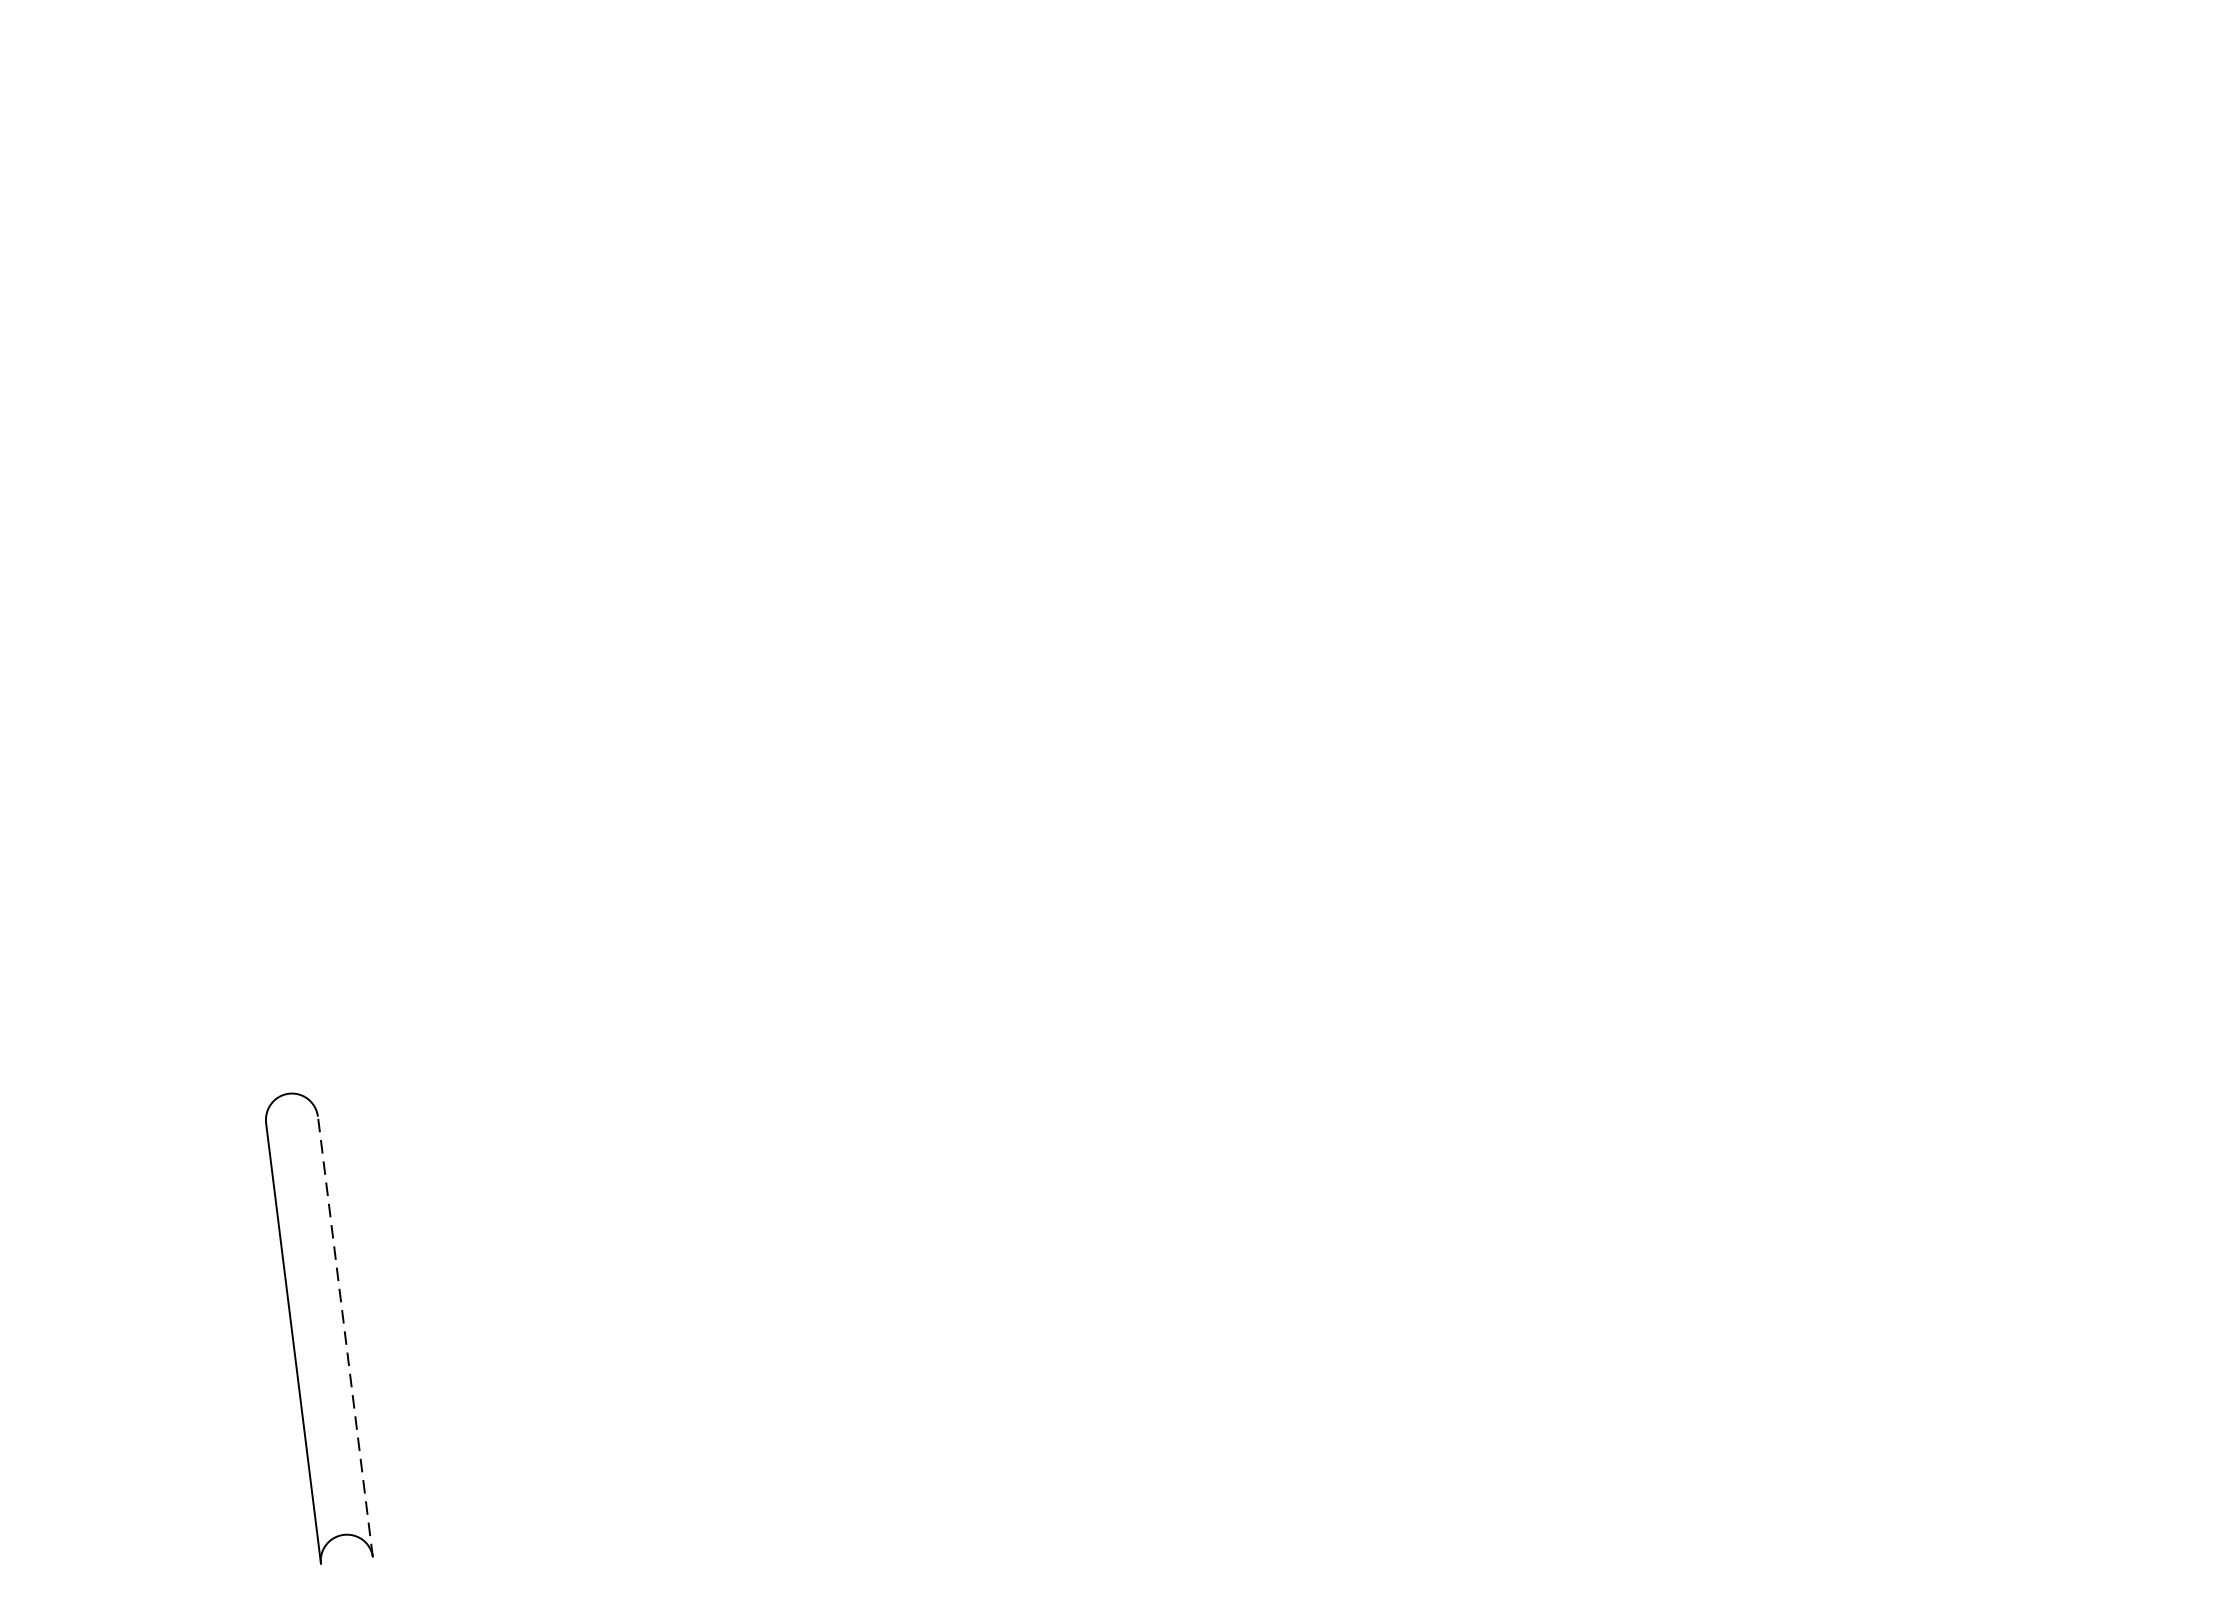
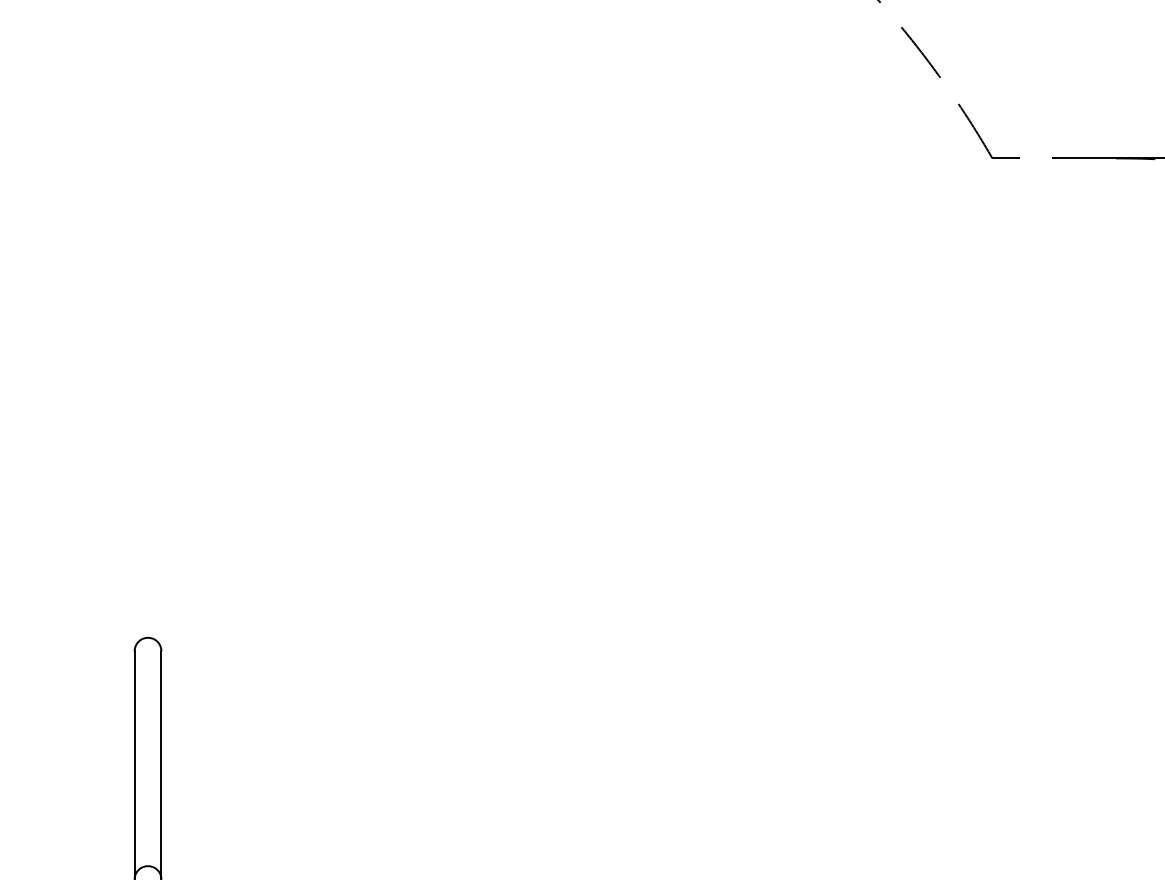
line: (345, 1335) -> (161, 764), dashed -> solid

